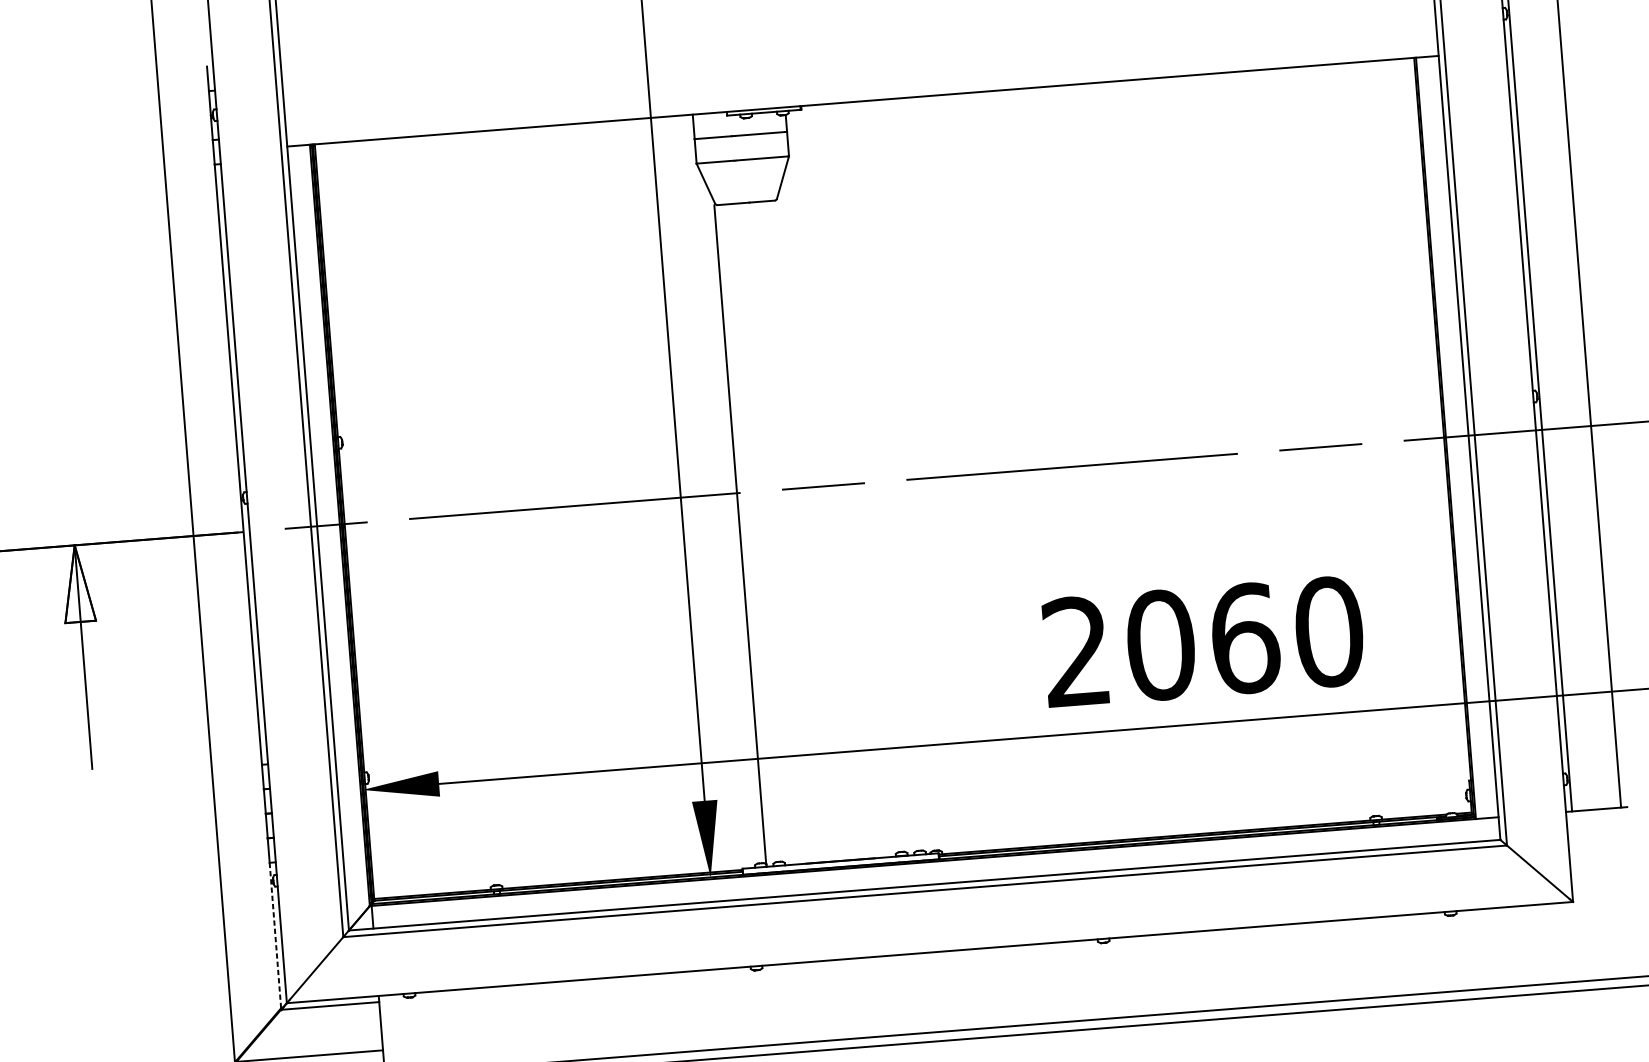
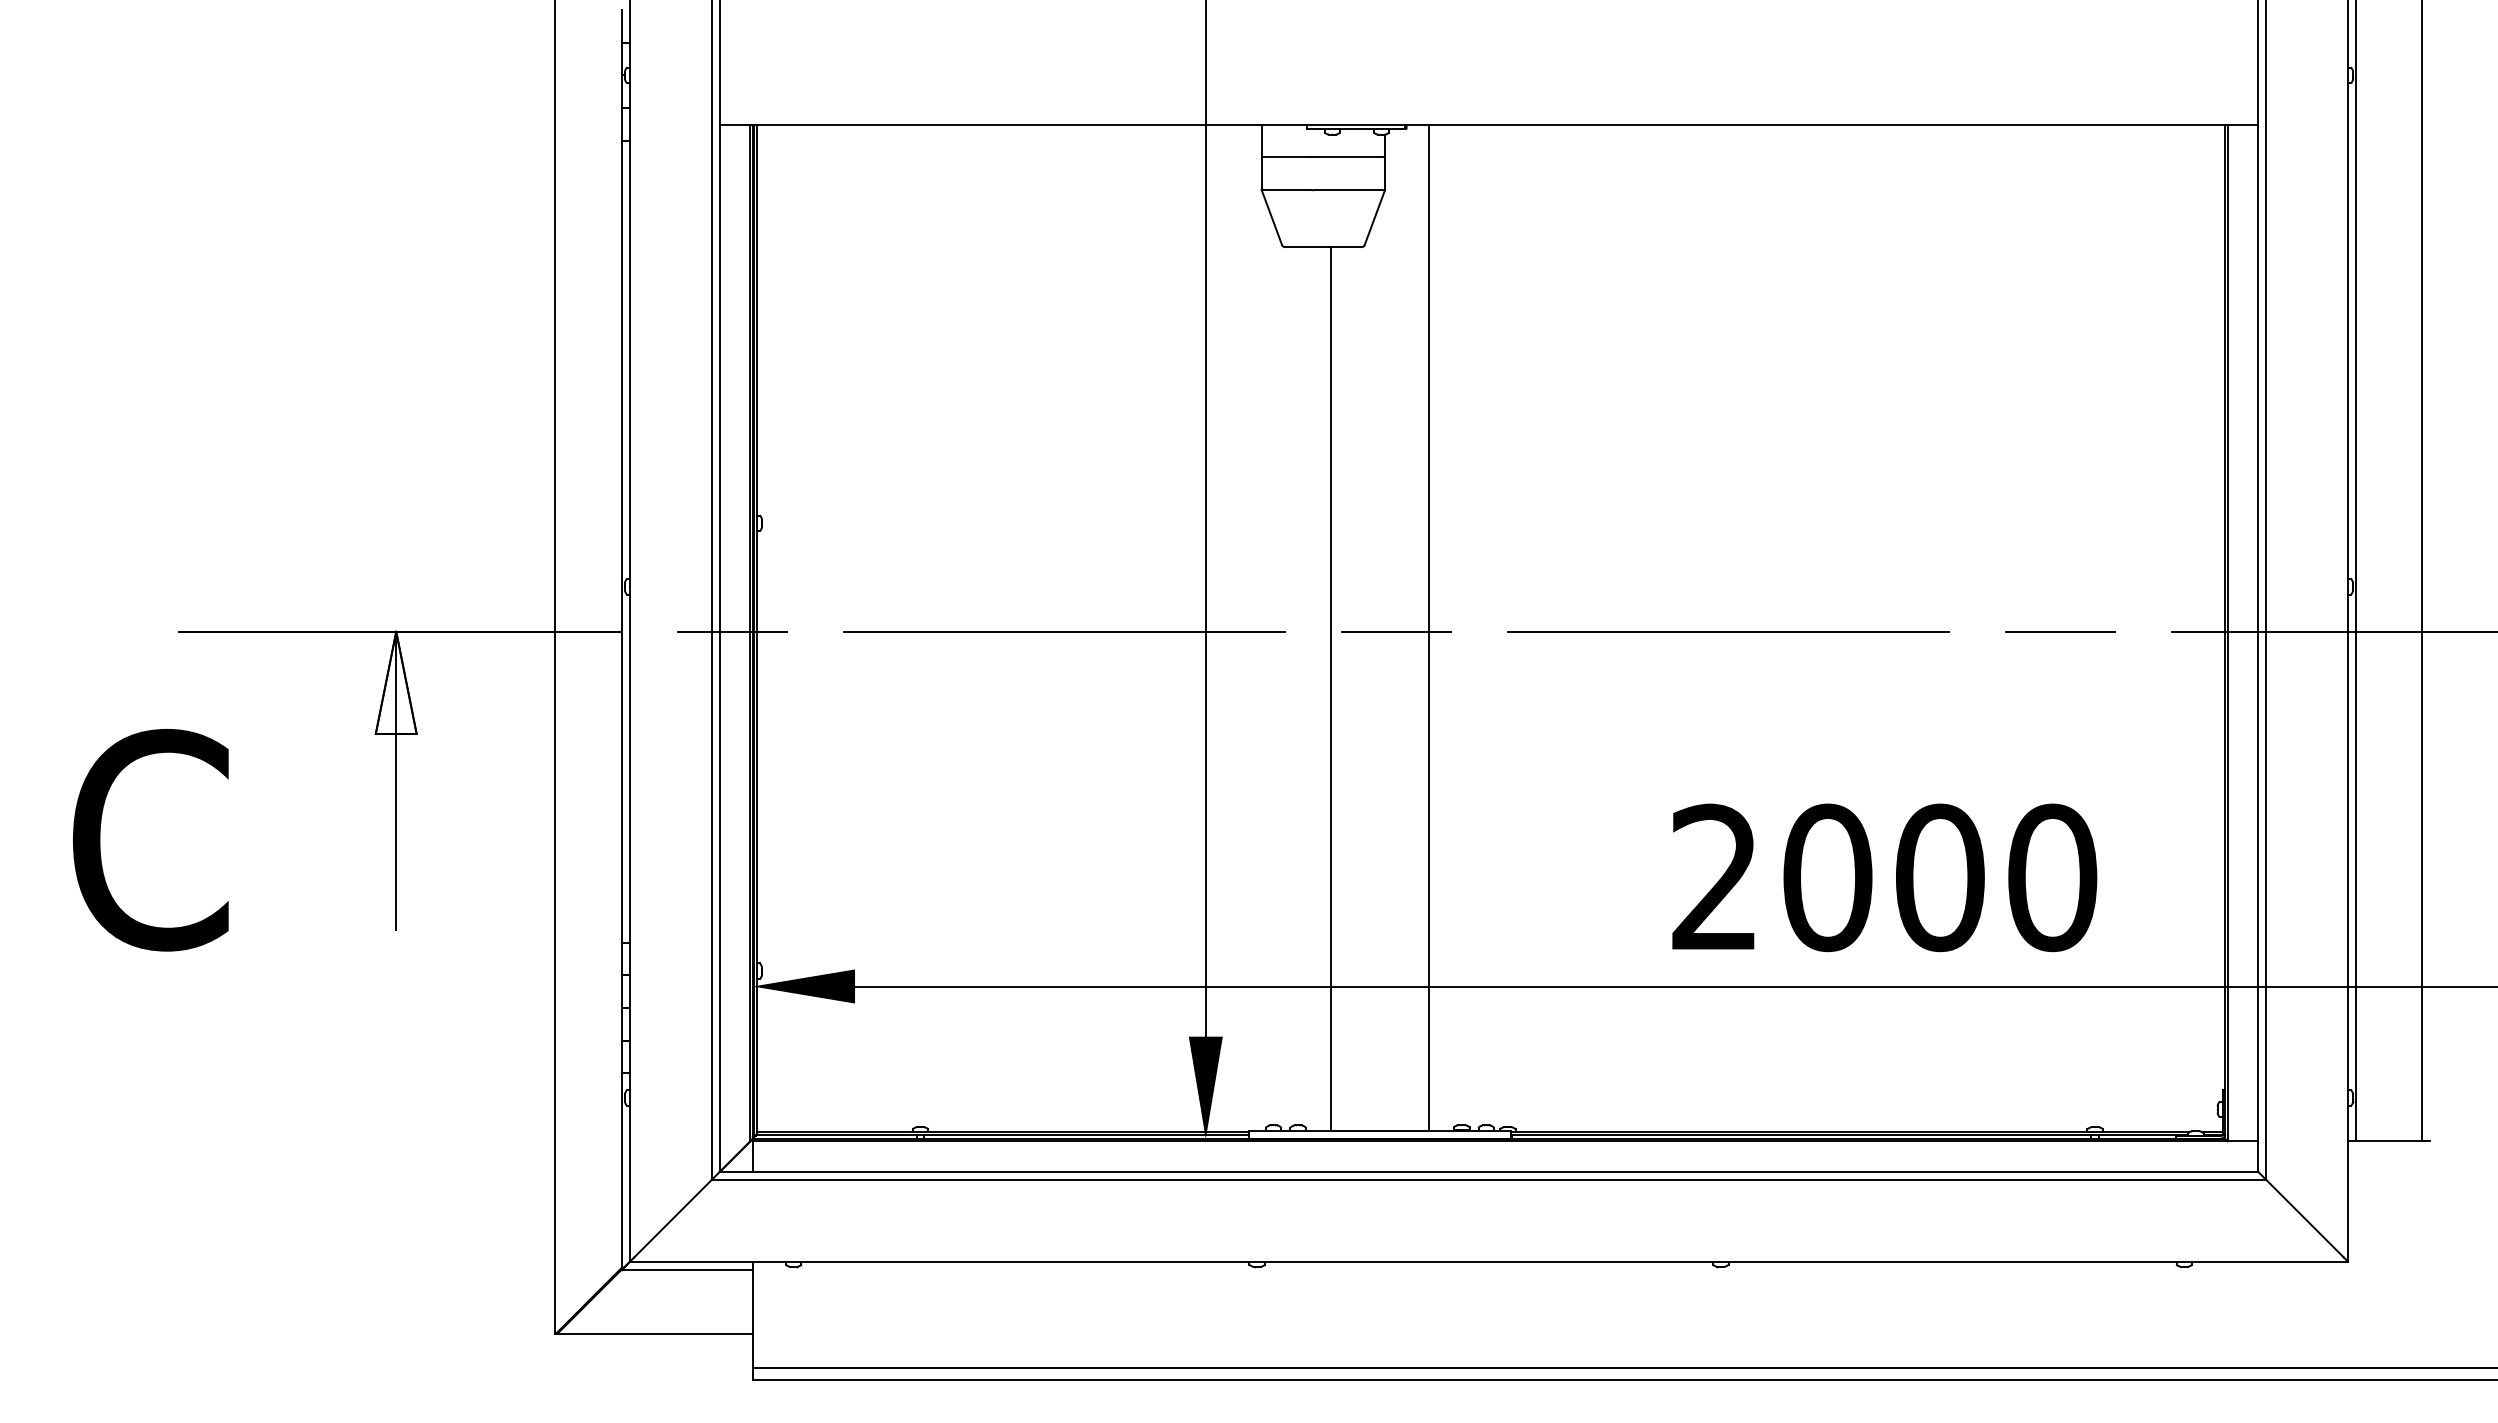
line: (848, 481) -> (1429, 627), added
line: (740, 535) -> (1330, 688), moved
text: (1245, 638) -> (1940, 877), 2060 -> 2000
line: (275, 936) -> (621, 1172), dashed -> solid

